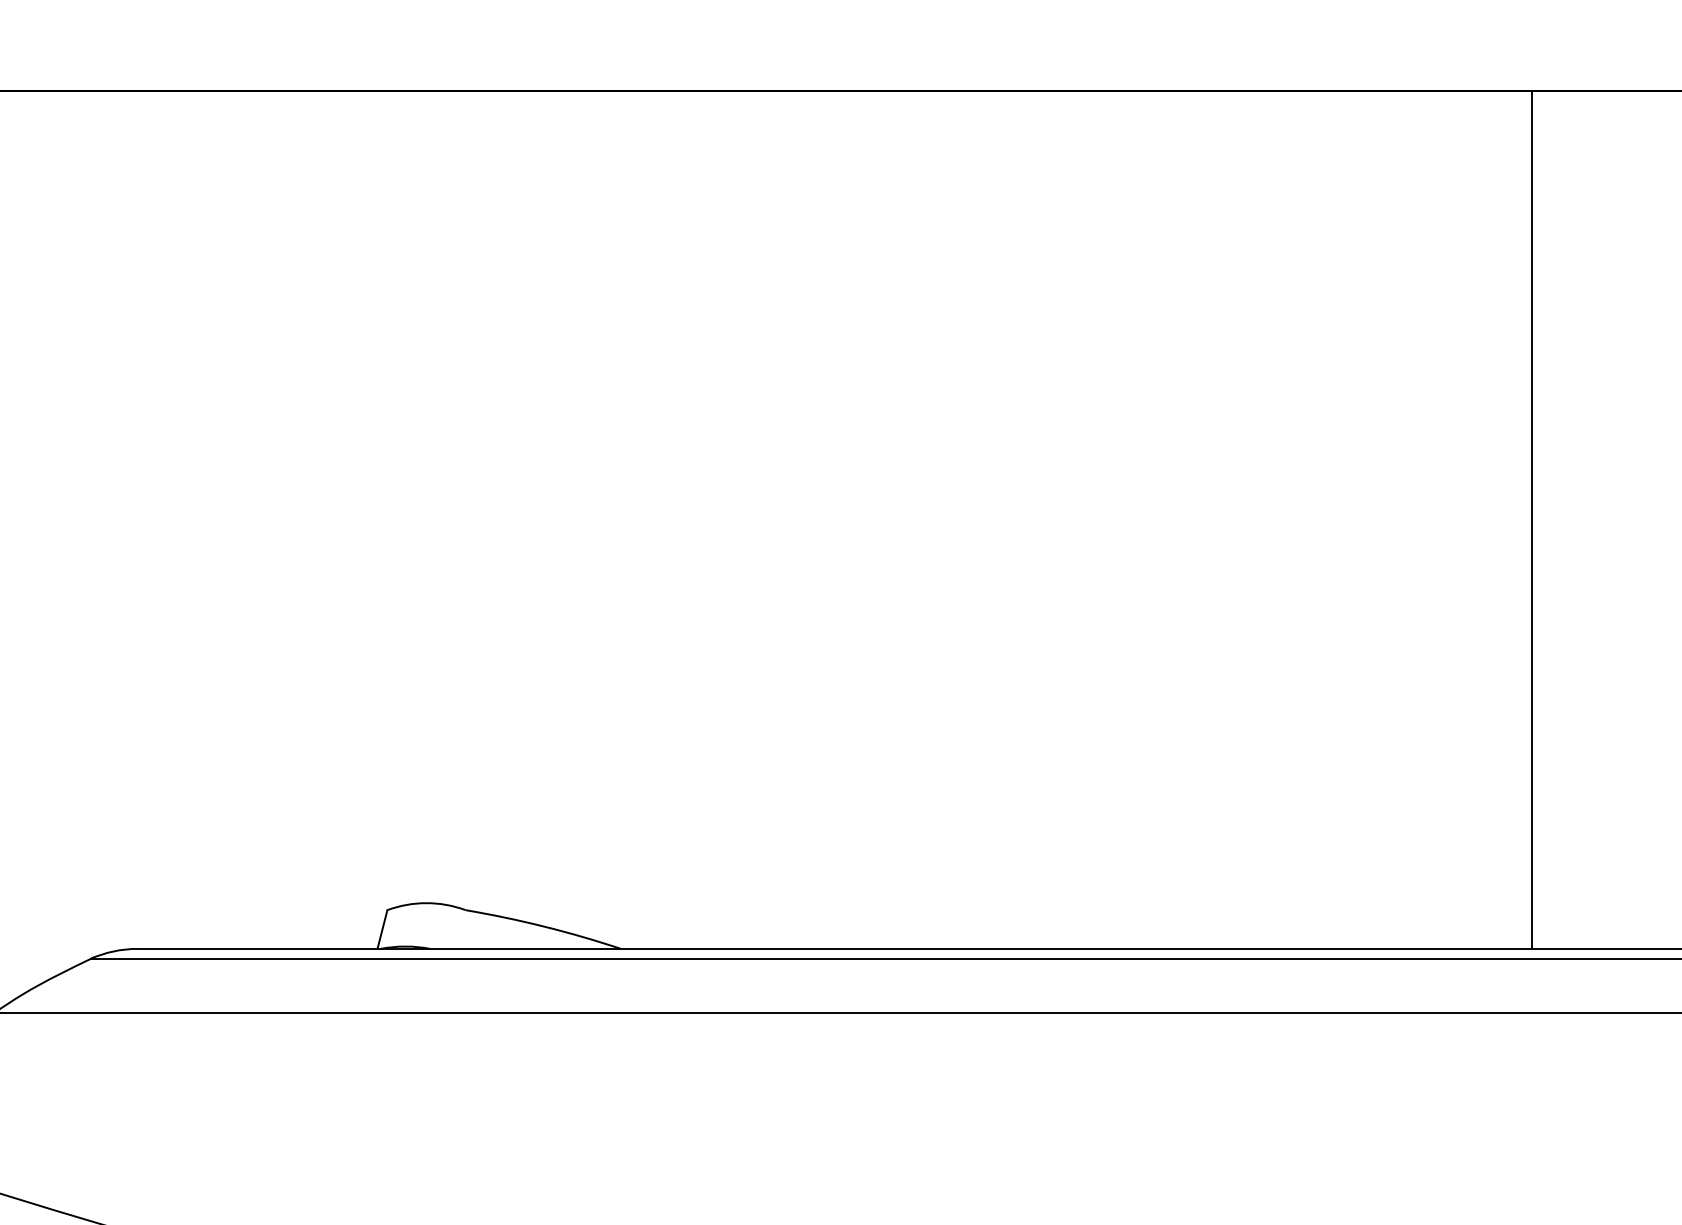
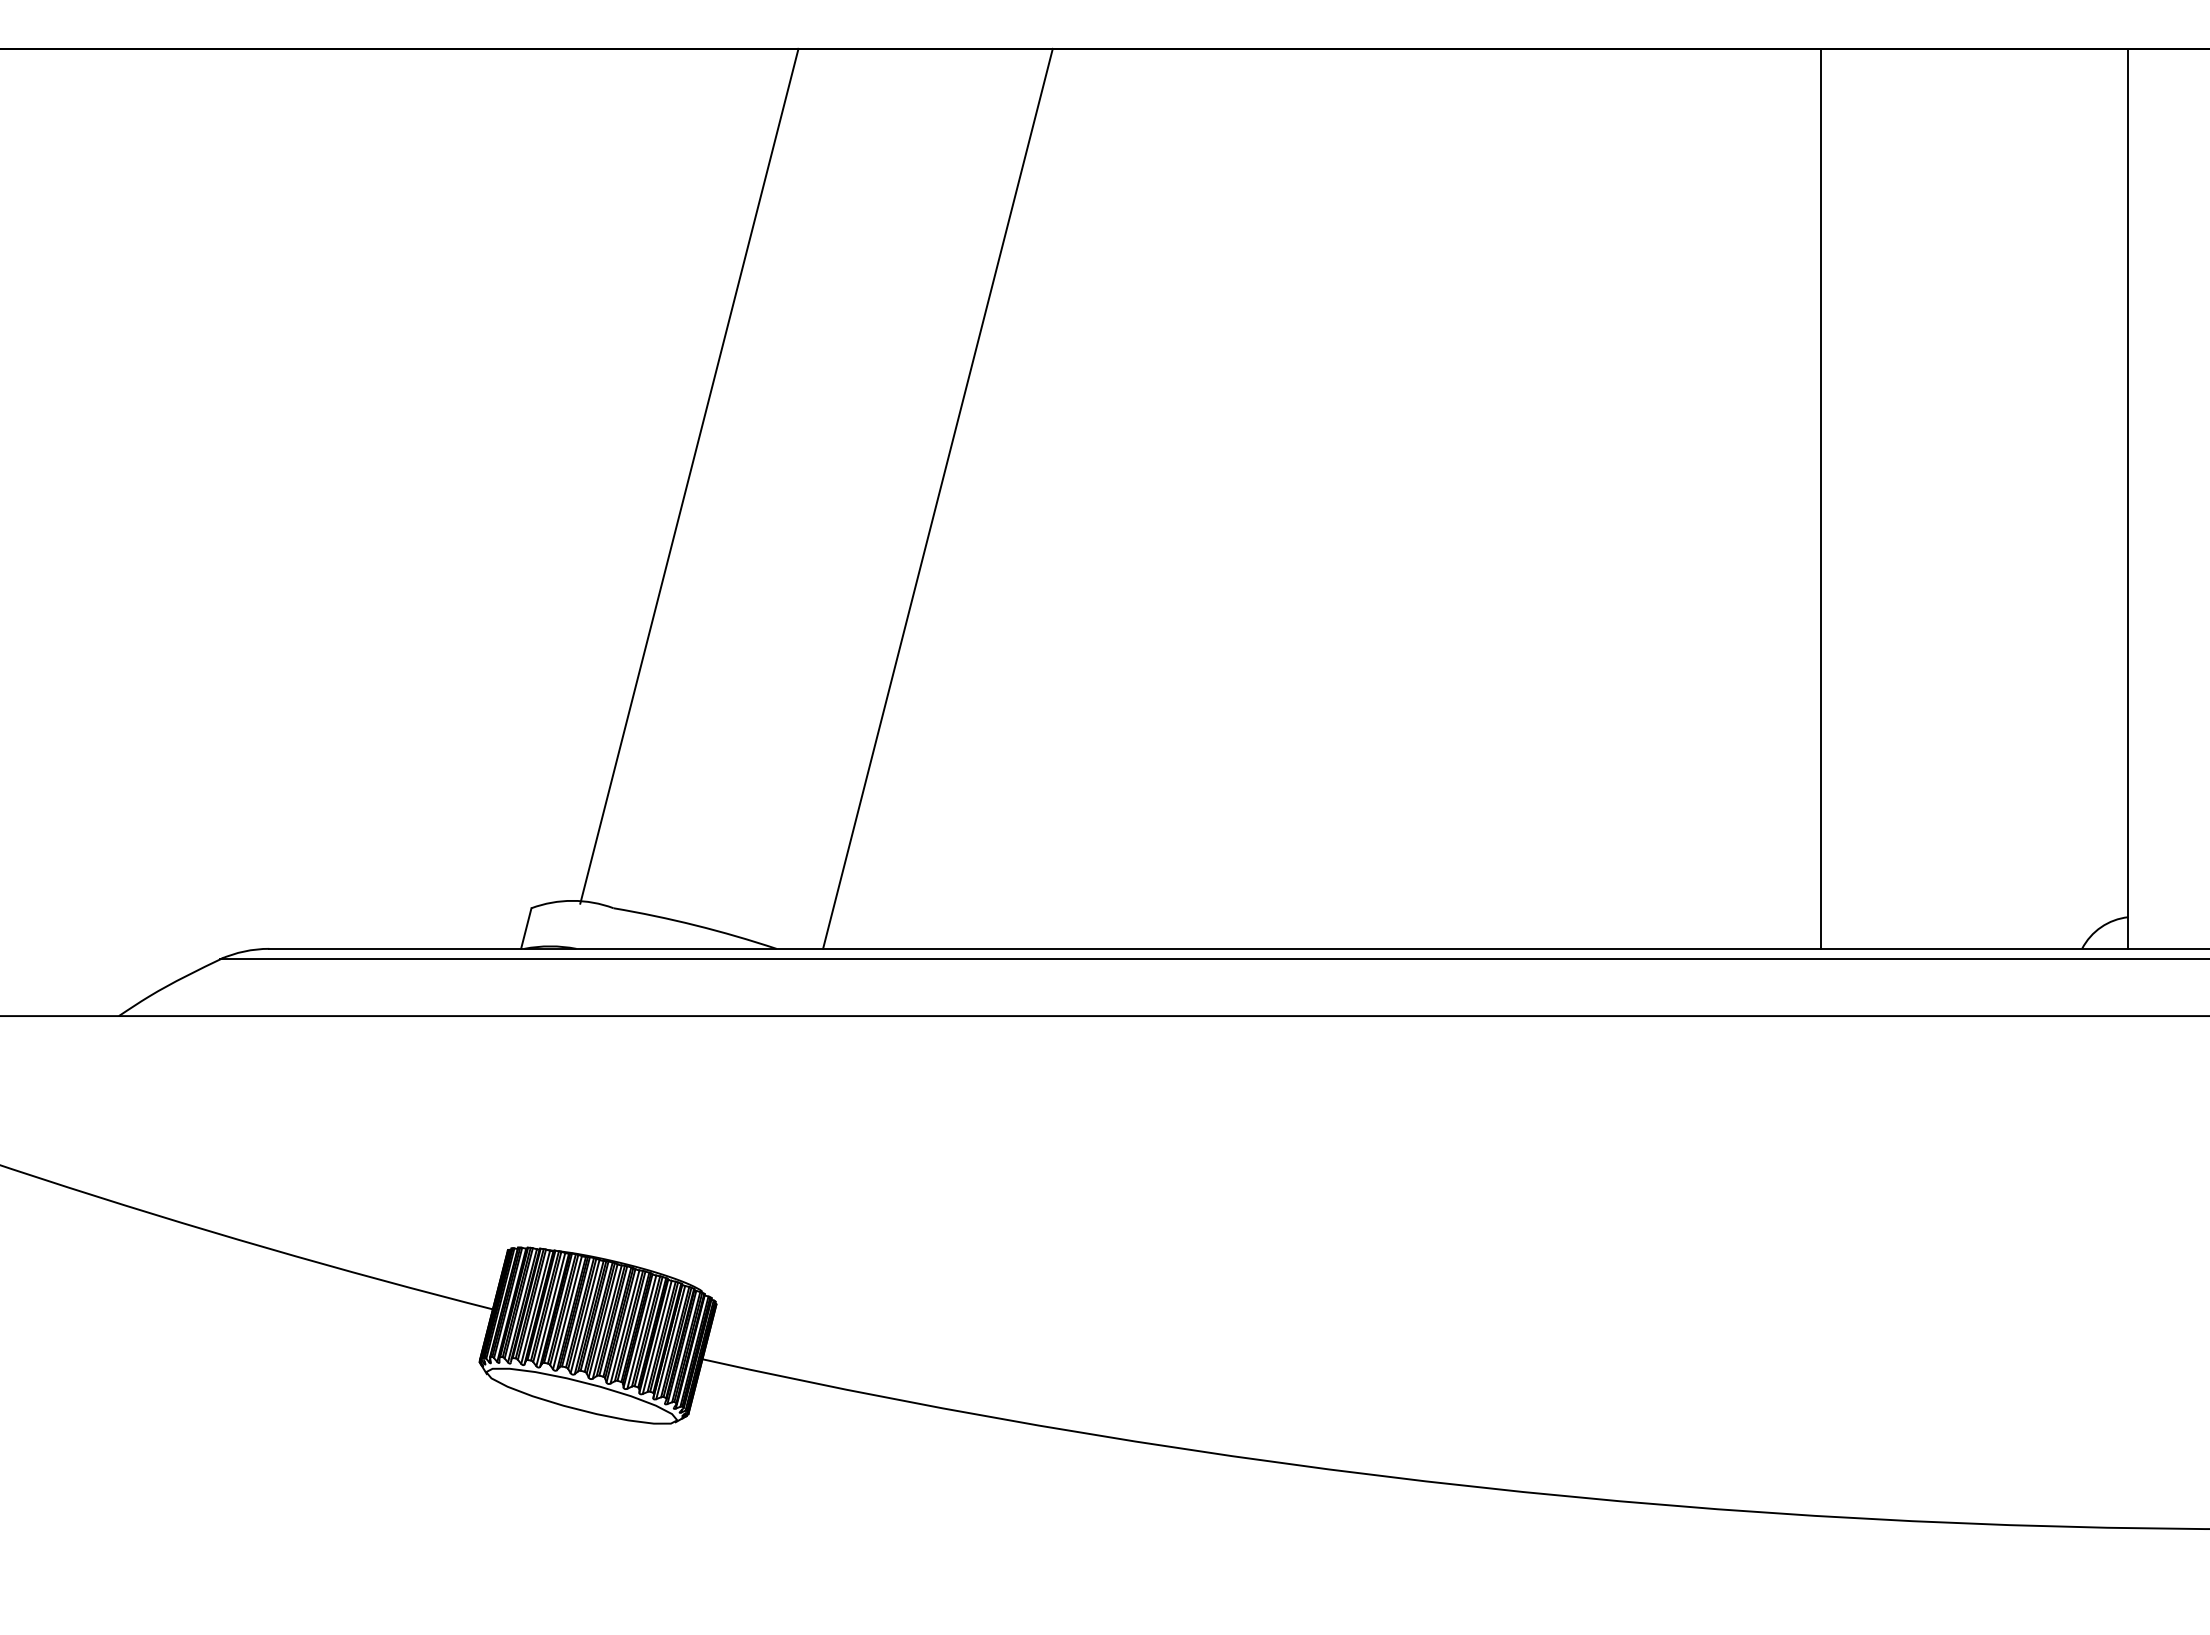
line: (538, 497) -> (689, 475), added
line: (774, 519) -> (937, 498), added
line: (1532, 519) -> (1821, 498), moved

